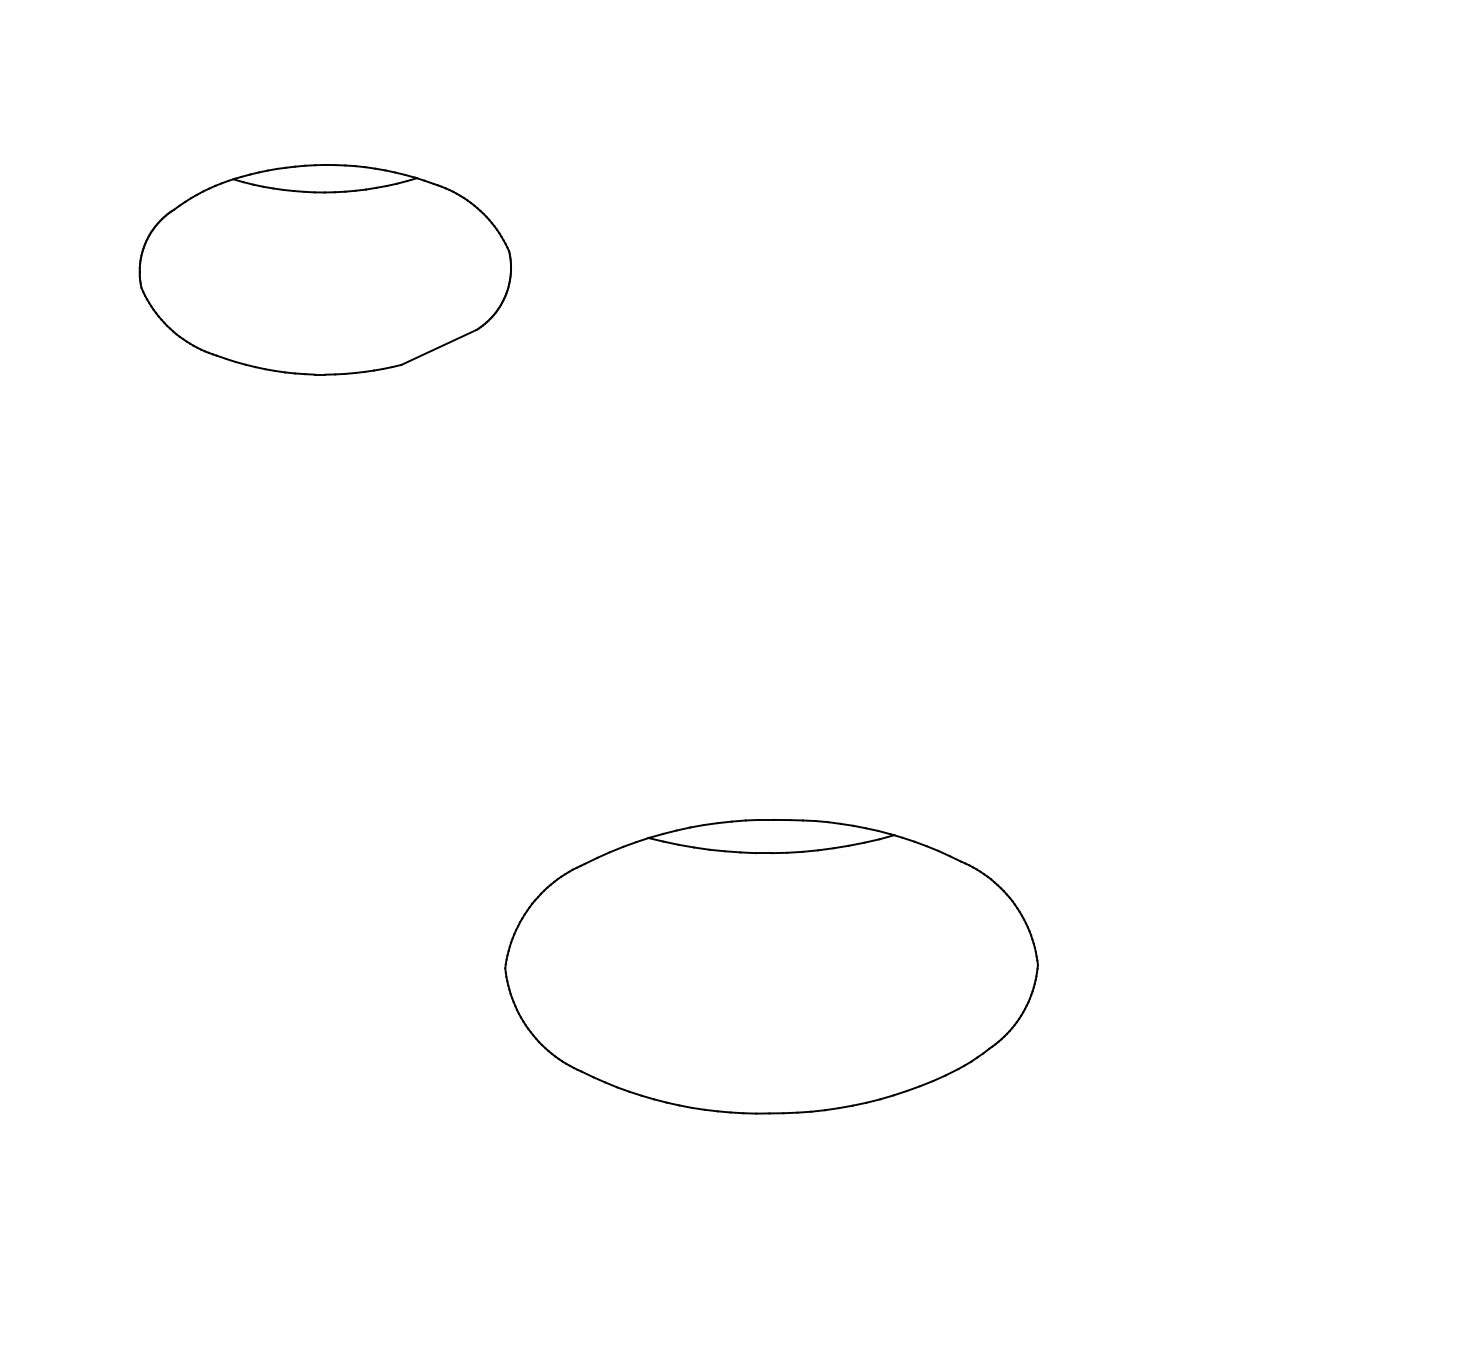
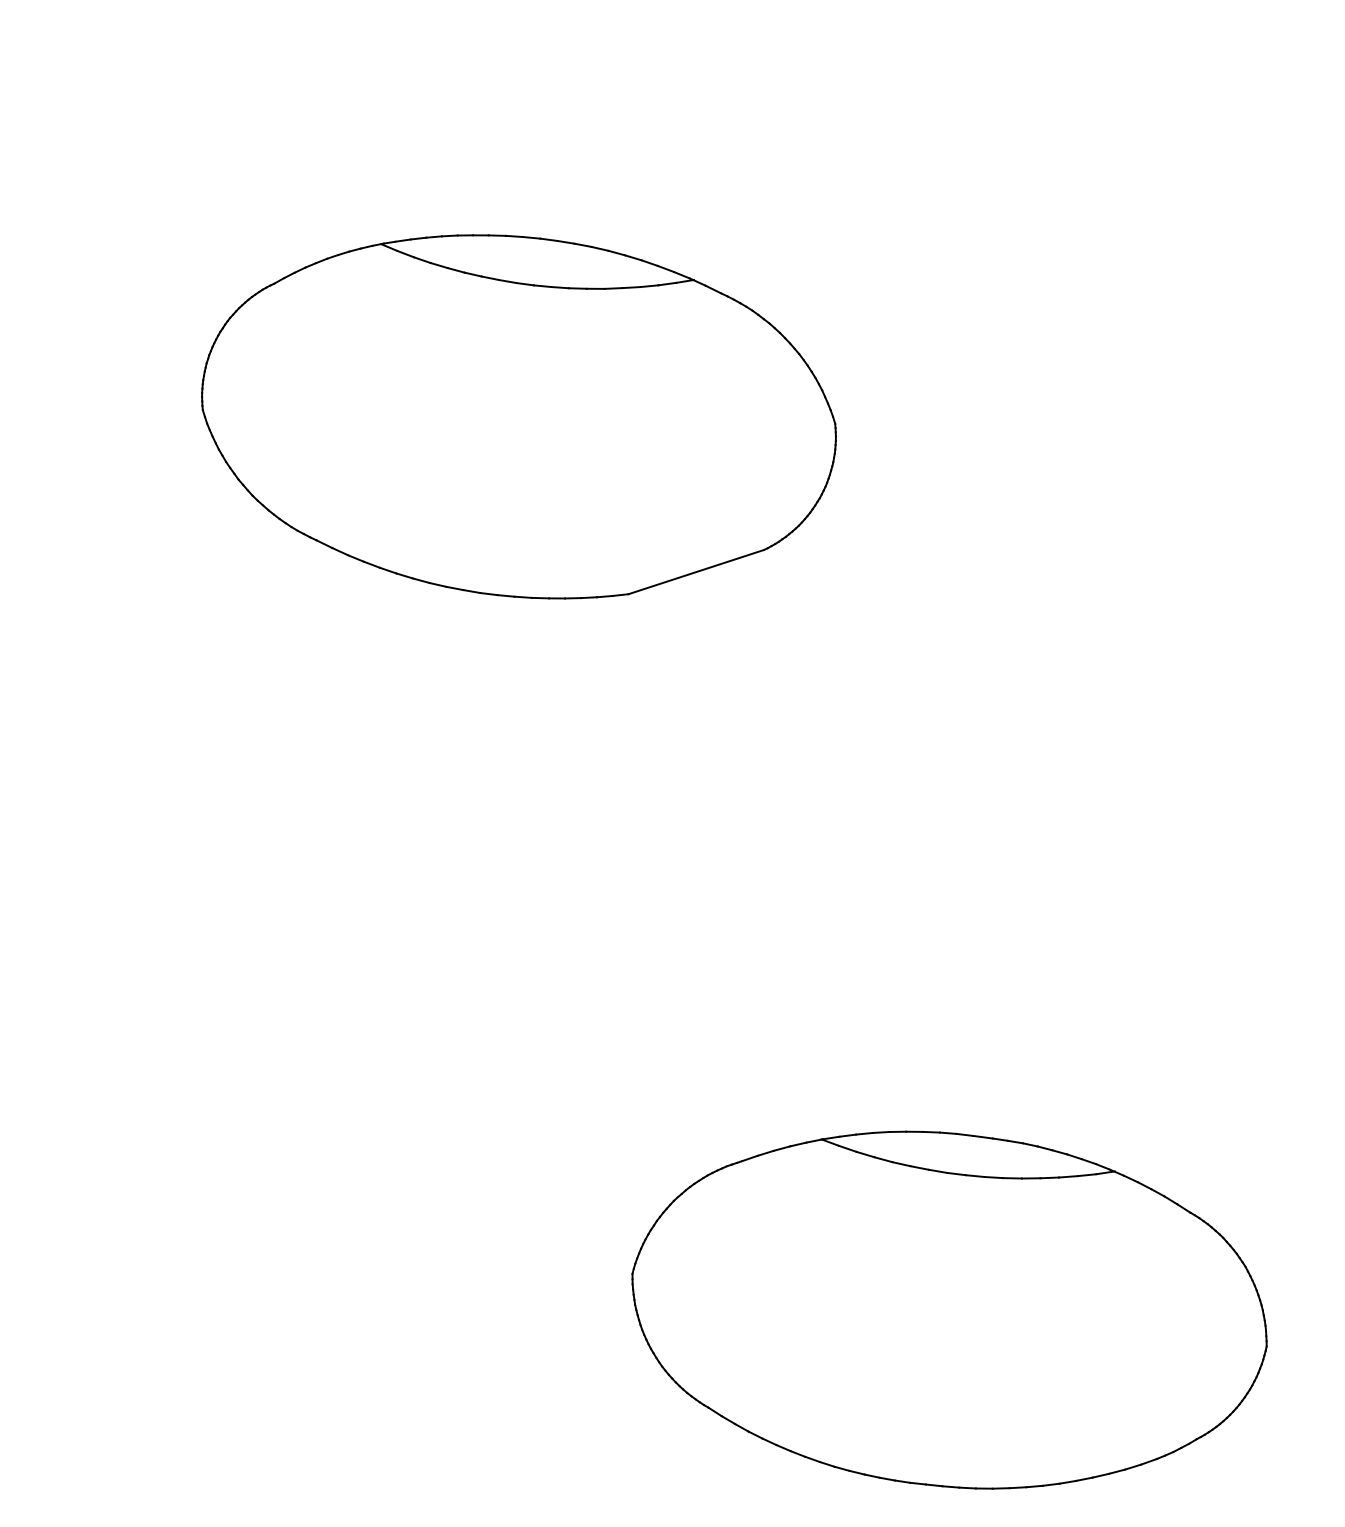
part: (325, 269) -> (519, 416), size x1.43

